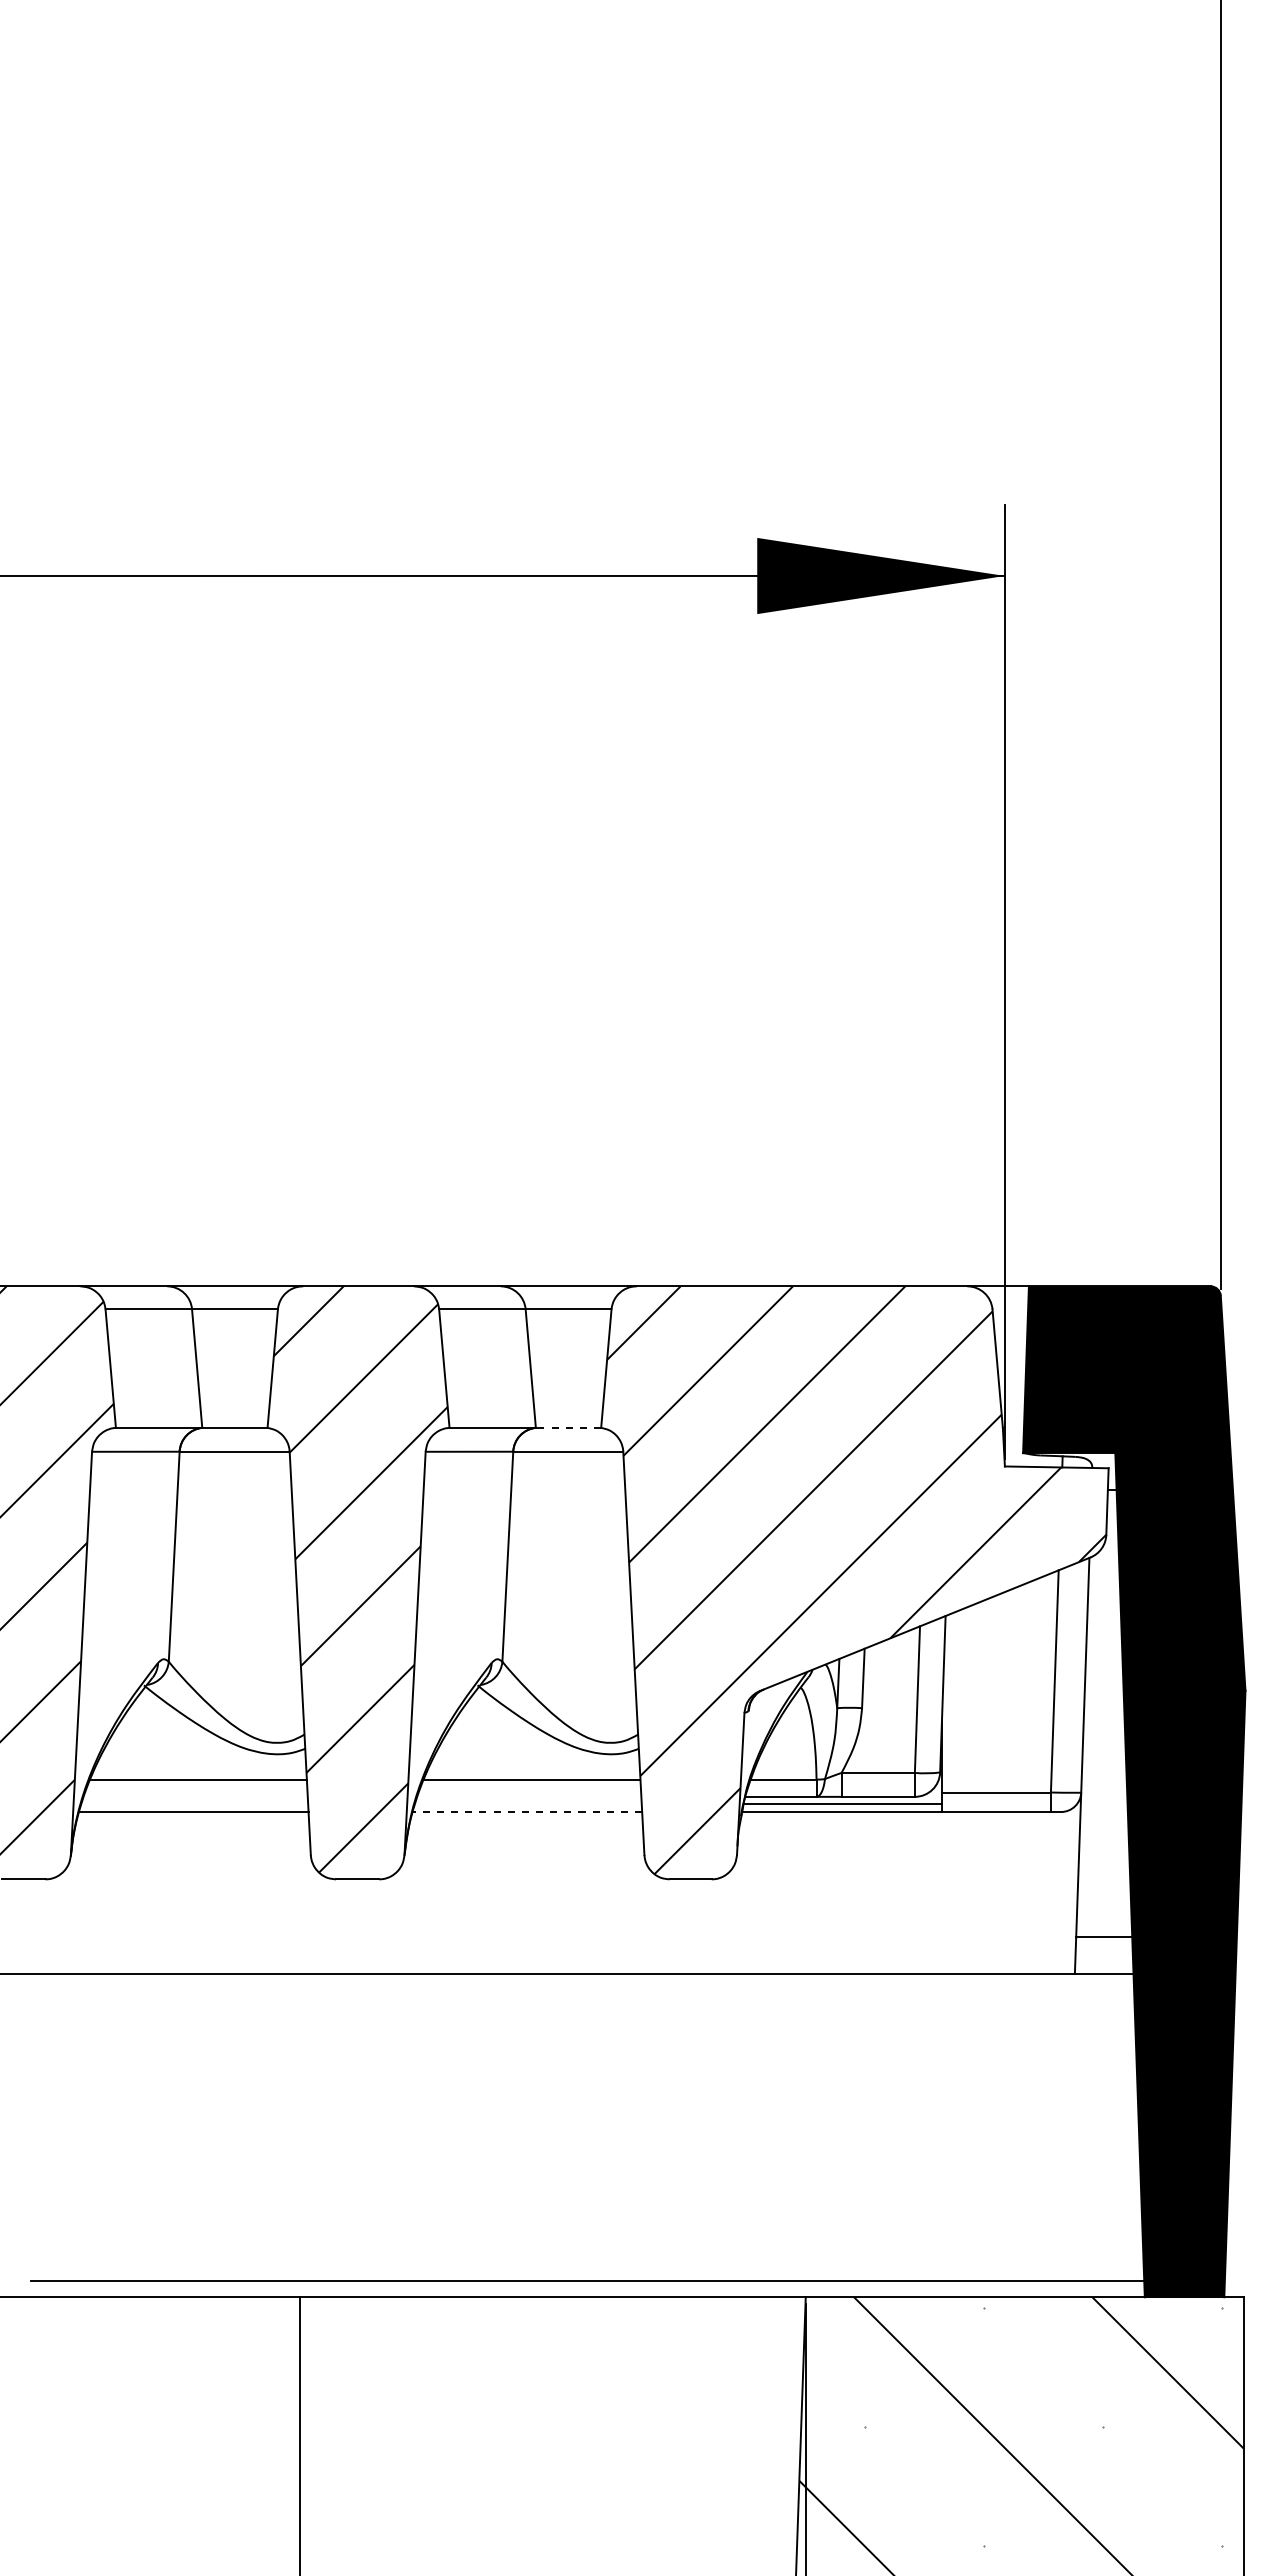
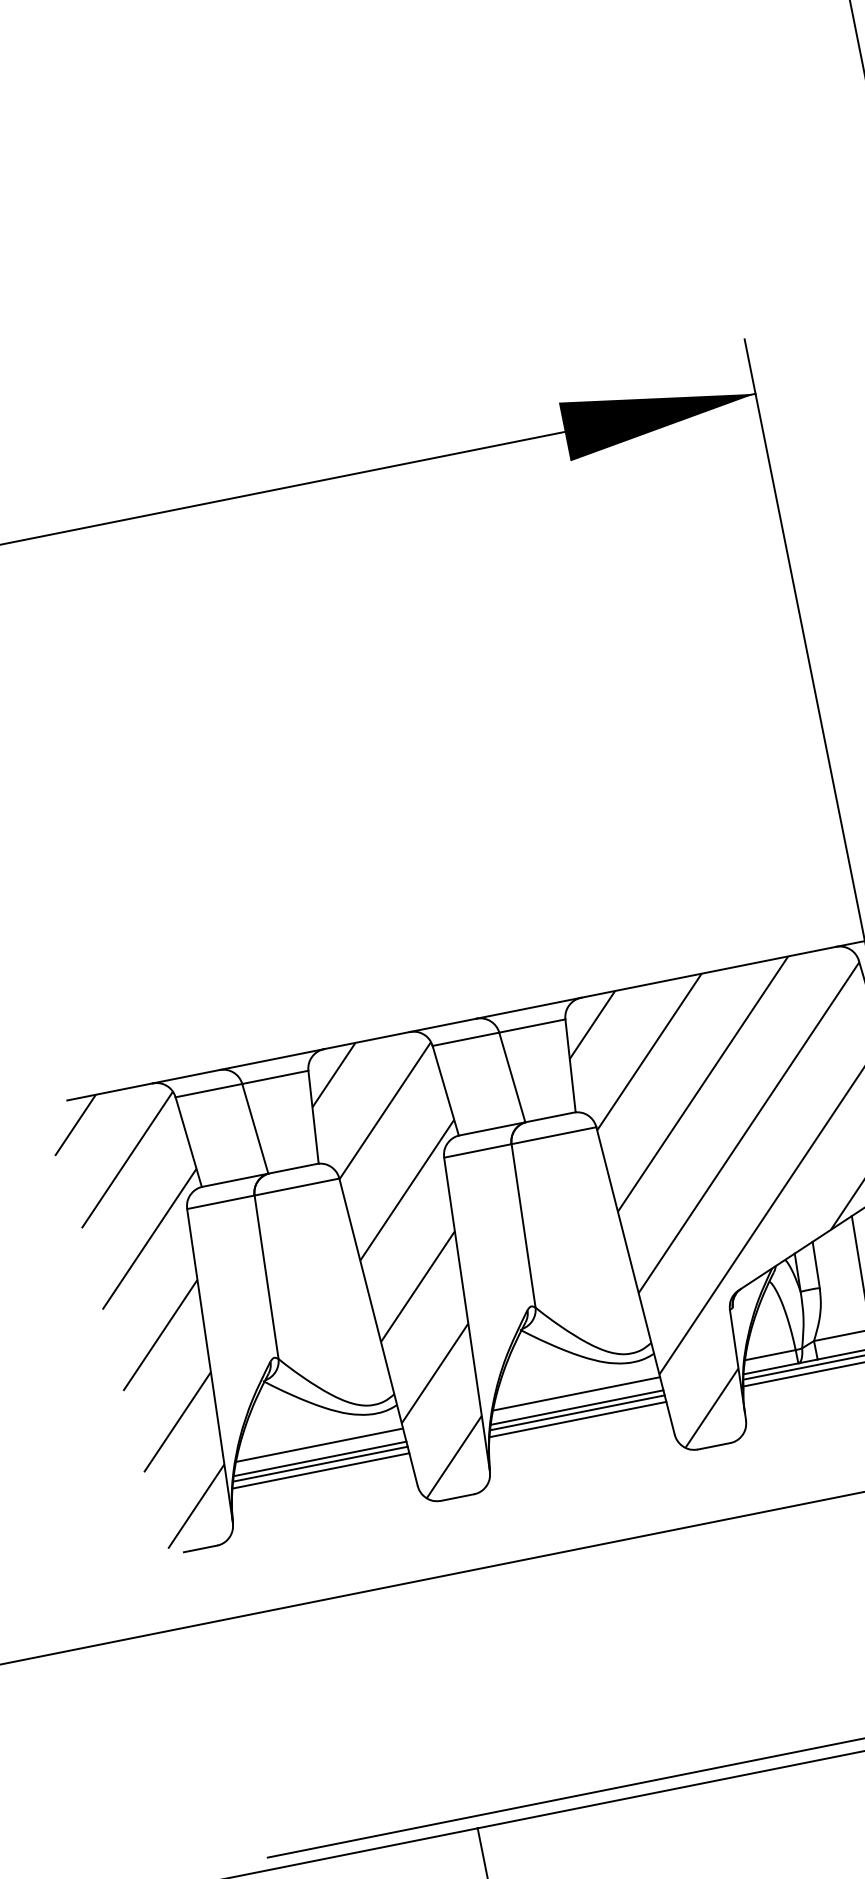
line: (568, 1427) -> (550, 1117), dashed -> solid
line: (195, 1796) -> (319, 1458), added
line: (529, 1796) -> (577, 1407), added
line: (194, 1803) -> (320, 1464), added
line: (528, 1803) -> (577, 1412), added
line: (527, 1812) -> (578, 1419), dashed -> solid

